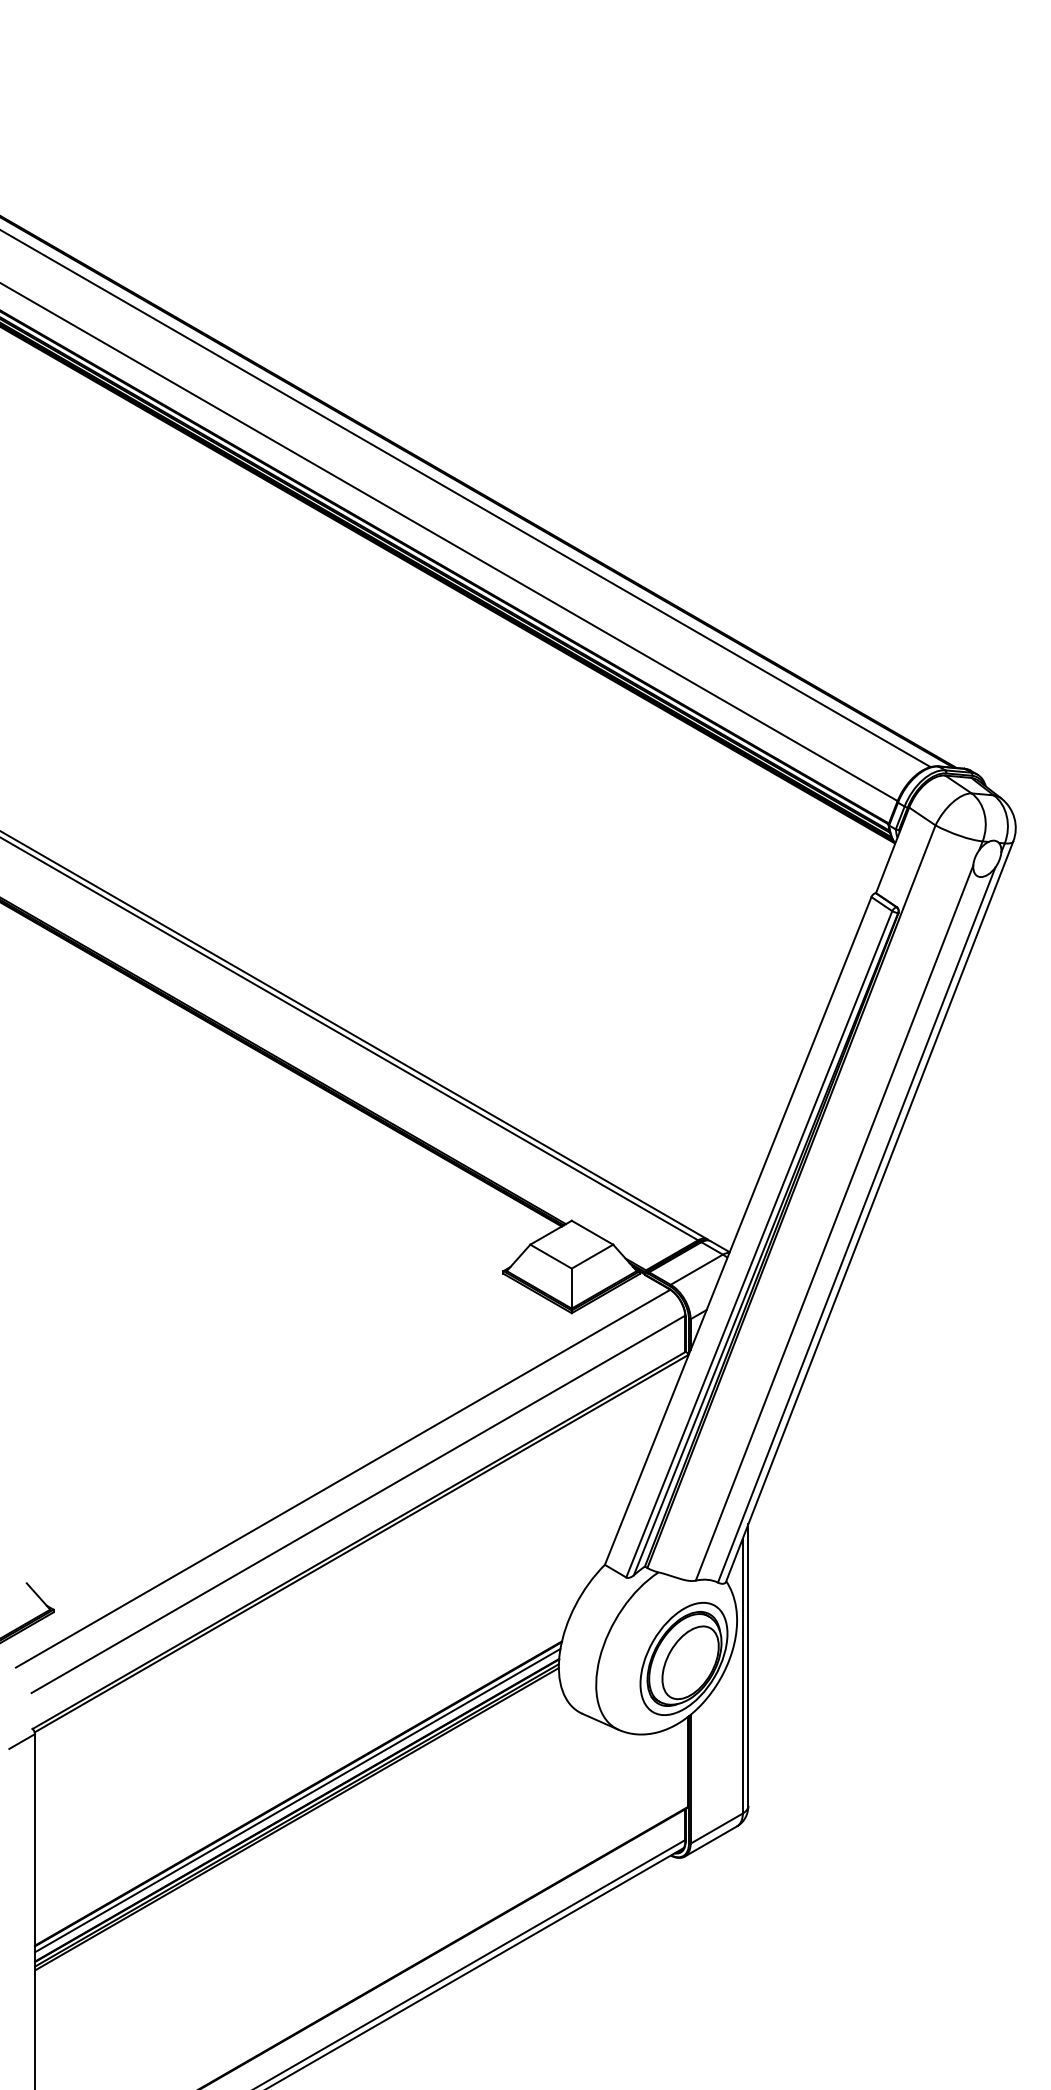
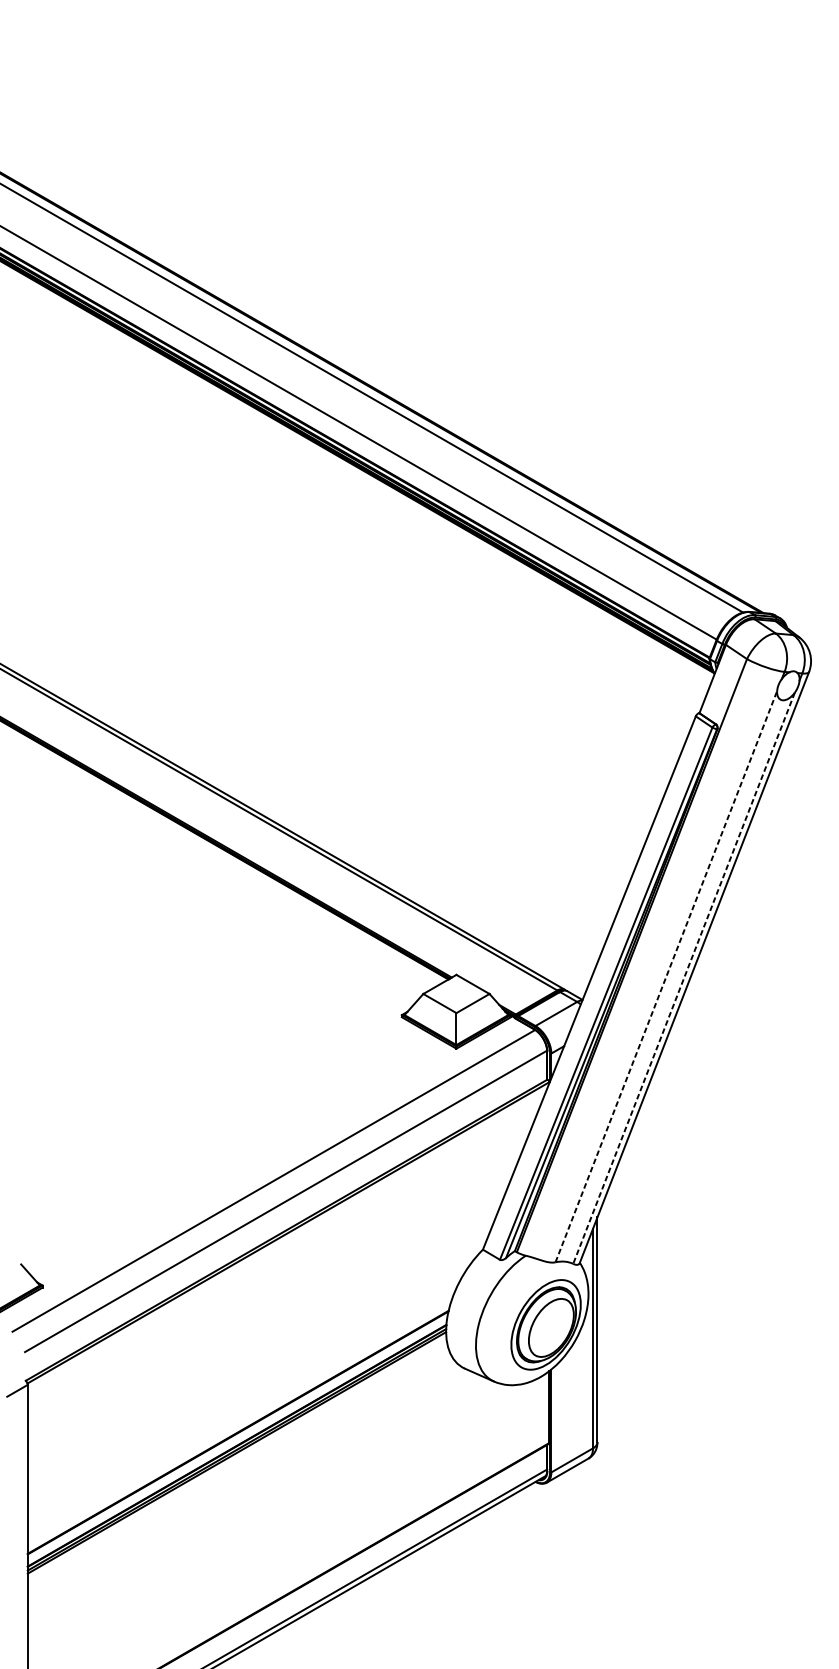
line: (834, 1223) -> (666, 977), solid -> dashed
line: (856, 1225) -> (683, 978), solid -> dashed
line: (297, 1800) -> (237, 1437), removed

